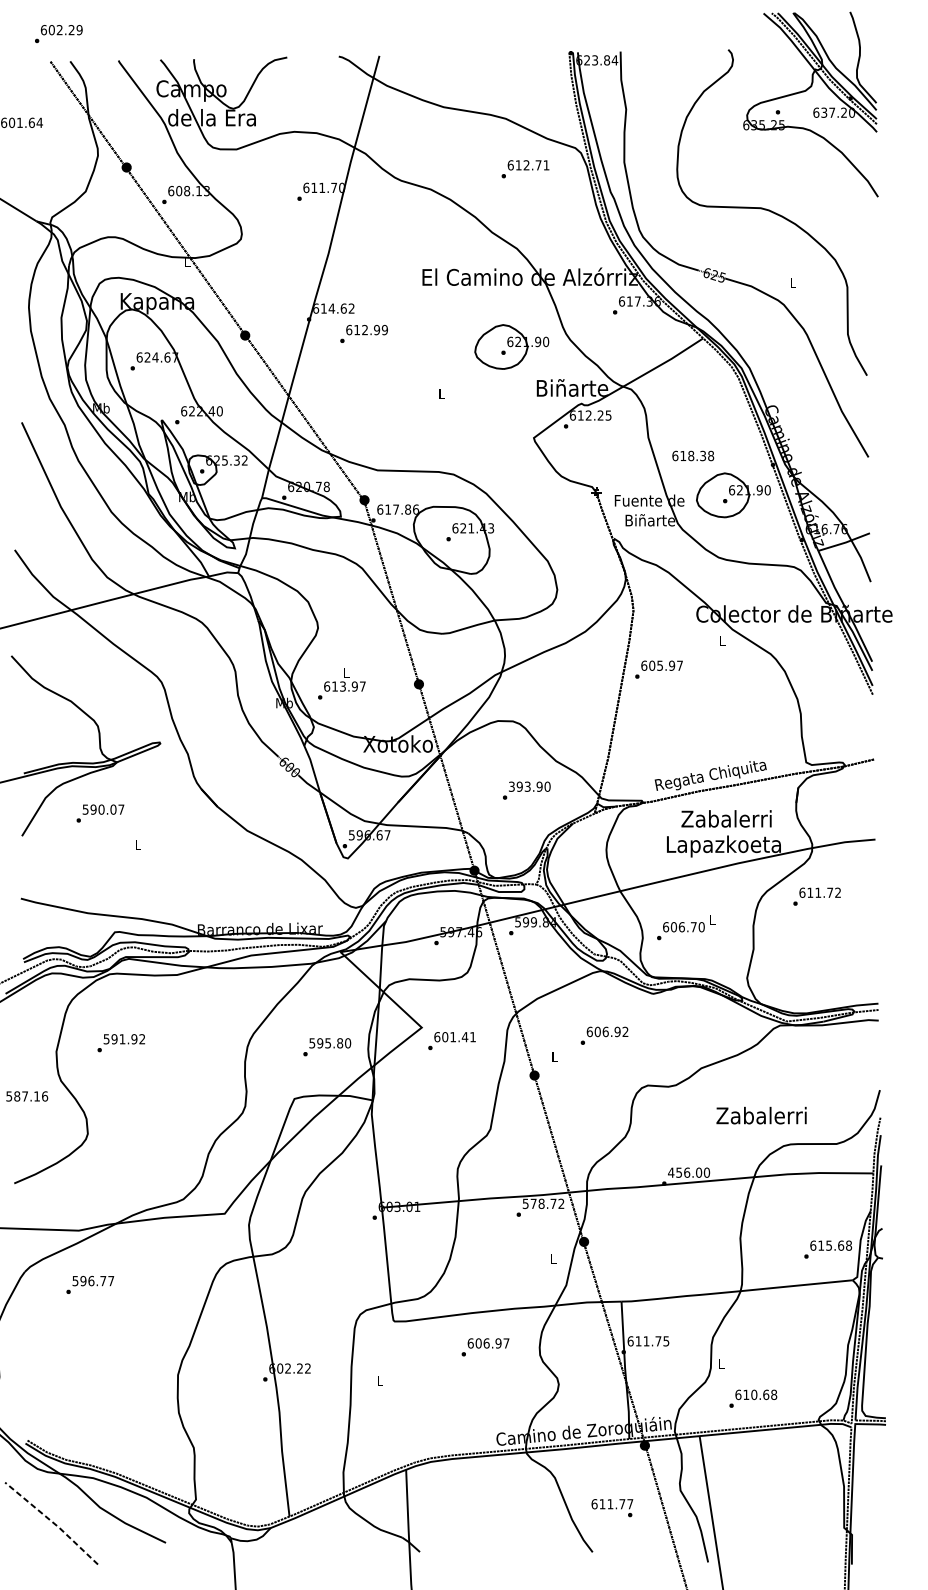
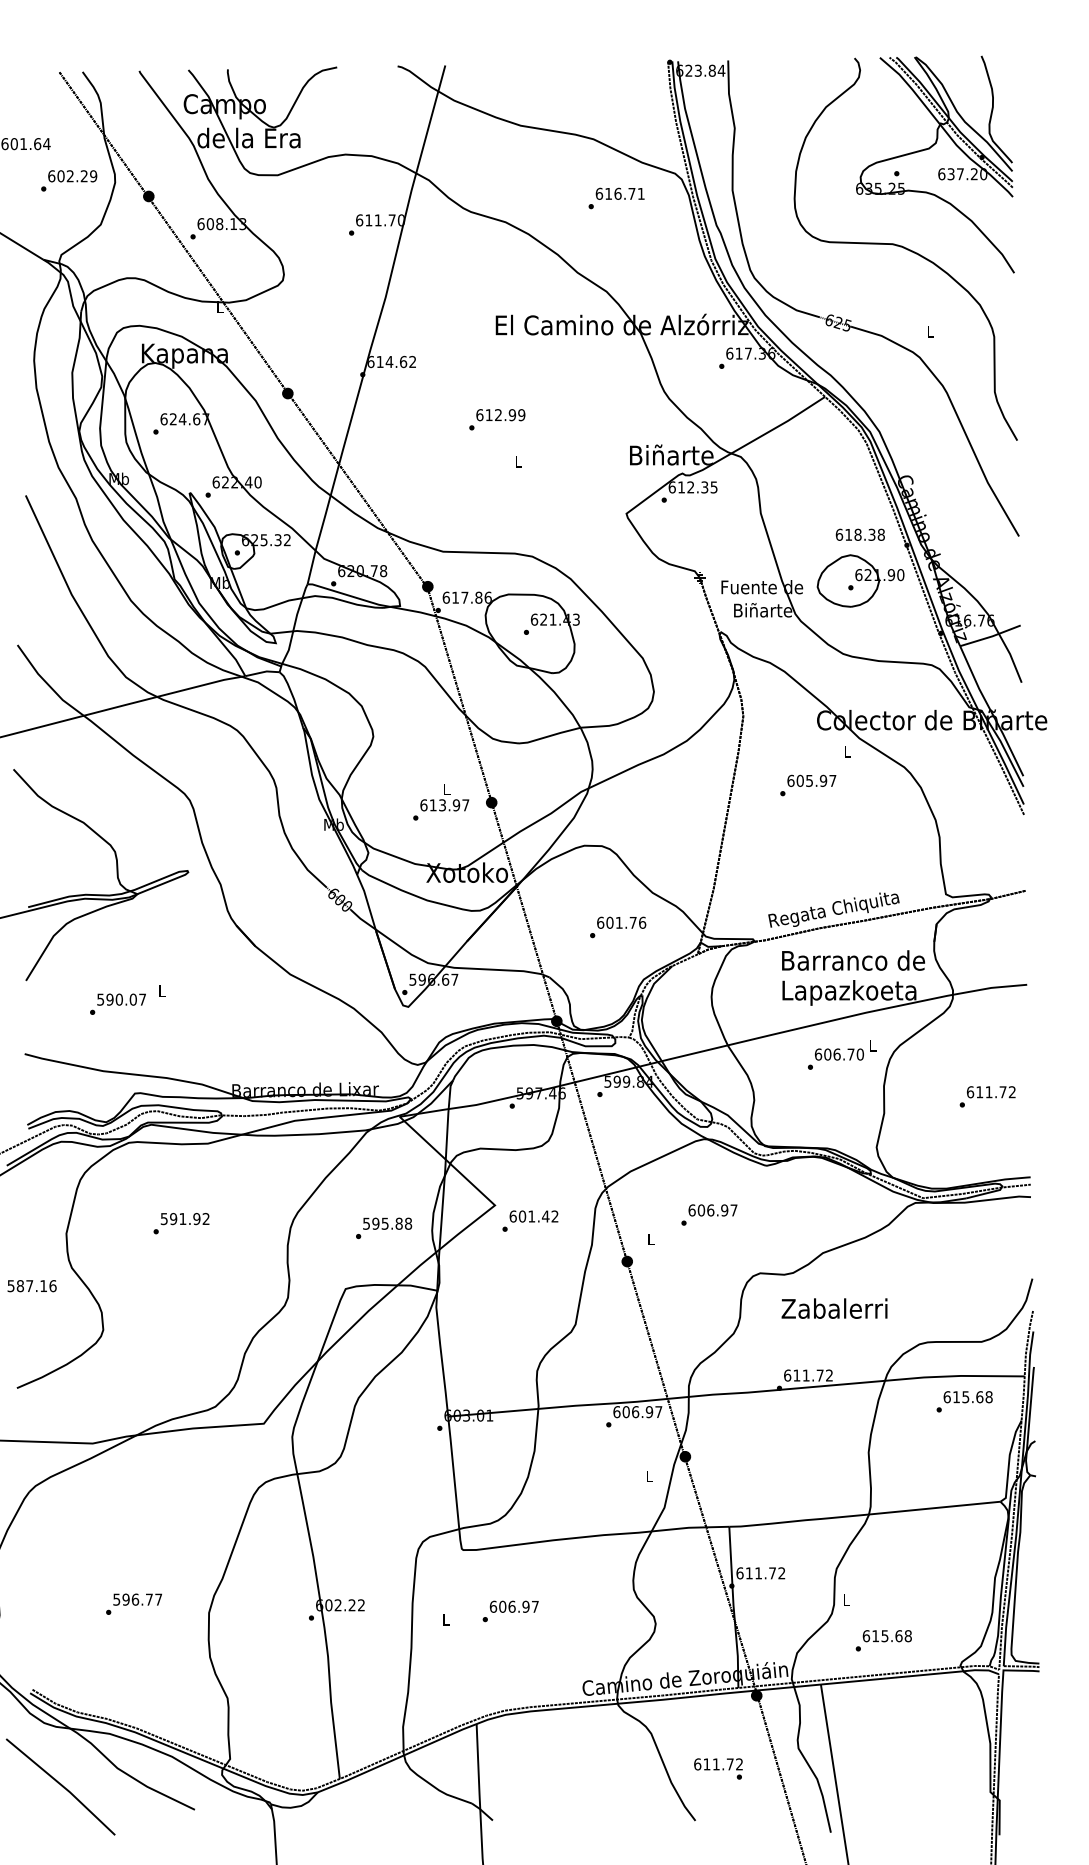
text: (59, 33) -> (69, 180), moved
part: (815, 107) -> (940, 168), moved
text: (526, 165) -> (617, 193), 612.71 -> 616.71
text: (364, 333) -> (497, 419), moved
part: (511, 346) -> (600, 406), removed
text: (600, 415) -> (704, 487), 612.25 -> 612.35
text: (692, 455) -> (859, 534), moved
text: (659, 669) -> (808, 785), moved
text: (342, 684) -> (441, 802), moved
text: (529, 786) -> (621, 922), 393.90 -> 601.76
text: (99, 812) -> (117, 1003), moved
text: (727, 818) -> (853, 960), Zabalerri -> Barranco de
text: (816, 896) -> (987, 1096), moved
text: (686, 927) -> (842, 1054), moved
text: (625, 1031) -> (733, 1210), 606.92 -> 606.97
text: (472, 1037) -> (554, 1216), 601.41 -> 601.42
text: (121, 1043) -> (181, 1223), moved
text: (348, 1043) -> (408, 1223), 595.80 -> 595.88
text: (761, 1115) -> (834, 1308), moved
text: (689, 1172) -> (808, 1375), 456.00 -> 611.72
text: (543, 1204) -> (637, 1412), 578.72 -> 606.97
text: (828, 1249) -> (964, 1401), moved
text: (89, 1284) -> (133, 1603), moved
text: (666, 1341) -> (781, 1573), 611.75 -> 611.72
text: (485, 1347) -> (510, 1611), moved
text: (753, 1395) -> (884, 1636), 610.68 -> 615.68
text: (630, 1504) -> (739, 1764), 611.77 -> 611.72
line: (53, 1522) -> (62, 1785), dashed -> solid

